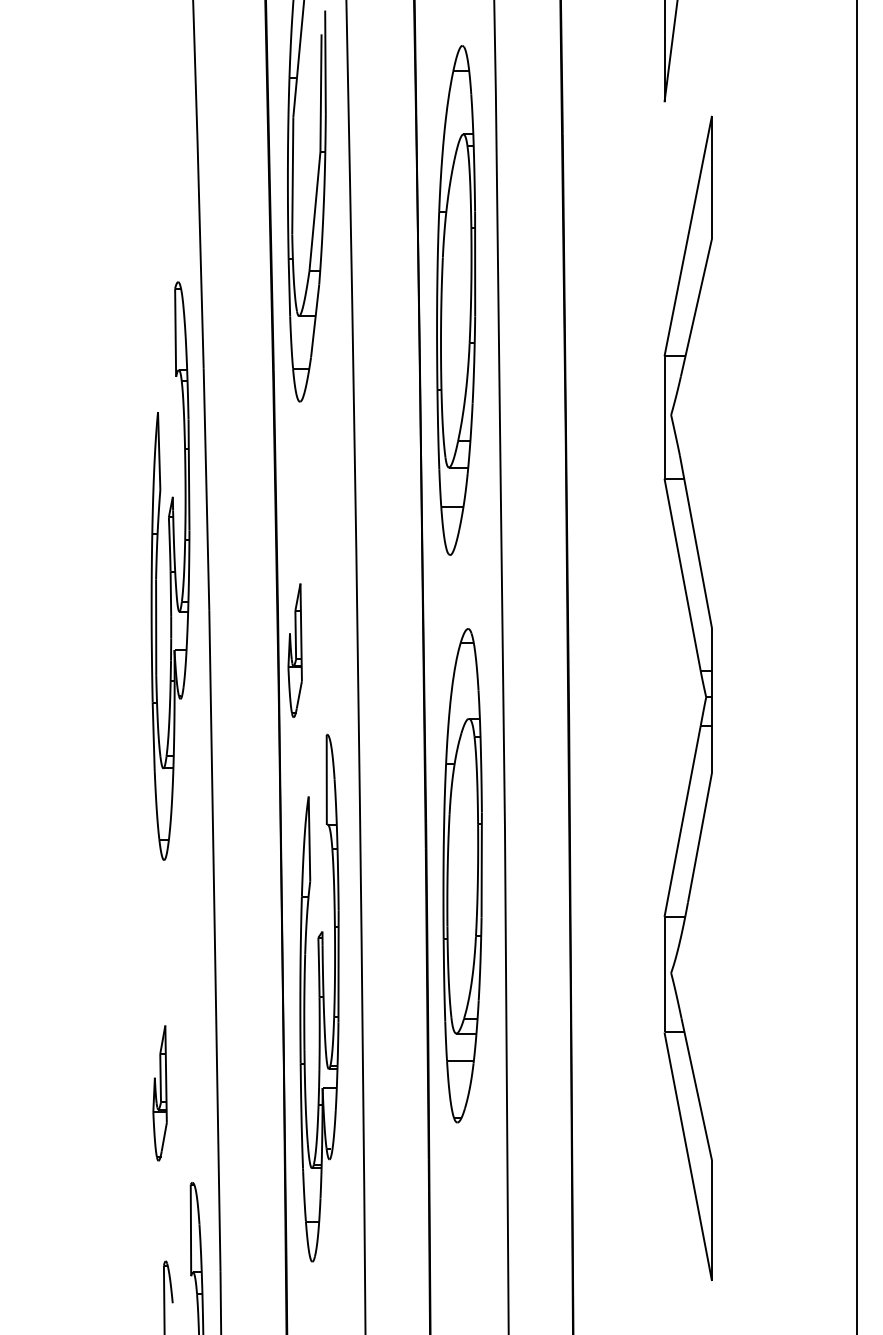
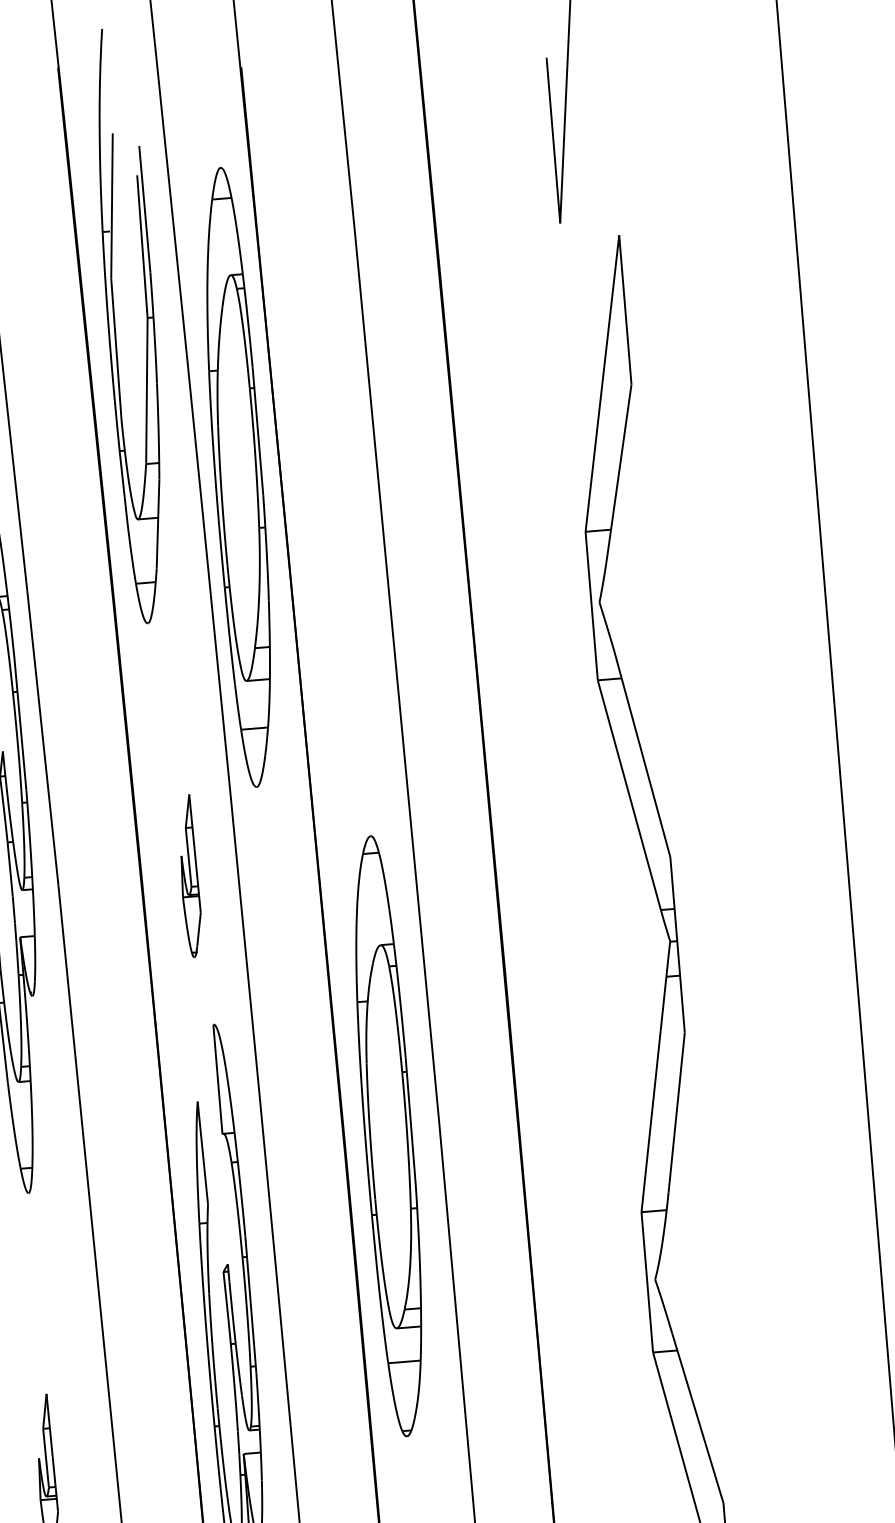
part: (456, 300) -> (238, 477), moved
part: (294, 650) -> (188, 876), moved
part: (462, 875) -> (388, 1135), moved

